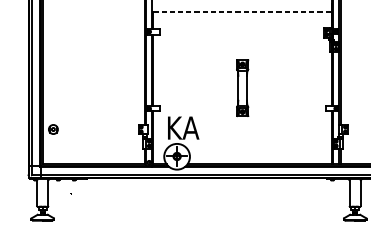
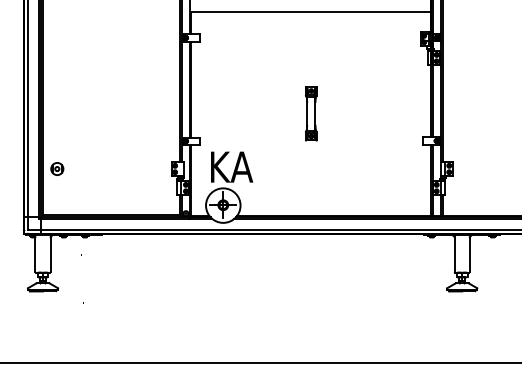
line: (242, 12) -> (311, 11), dashed -> solid
part: (242, 88) -> (311, 113), size x0.71

